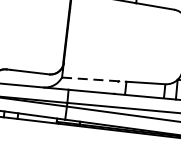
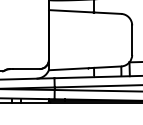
line: (94, 80) -> (71, 69), dashed -> solid

